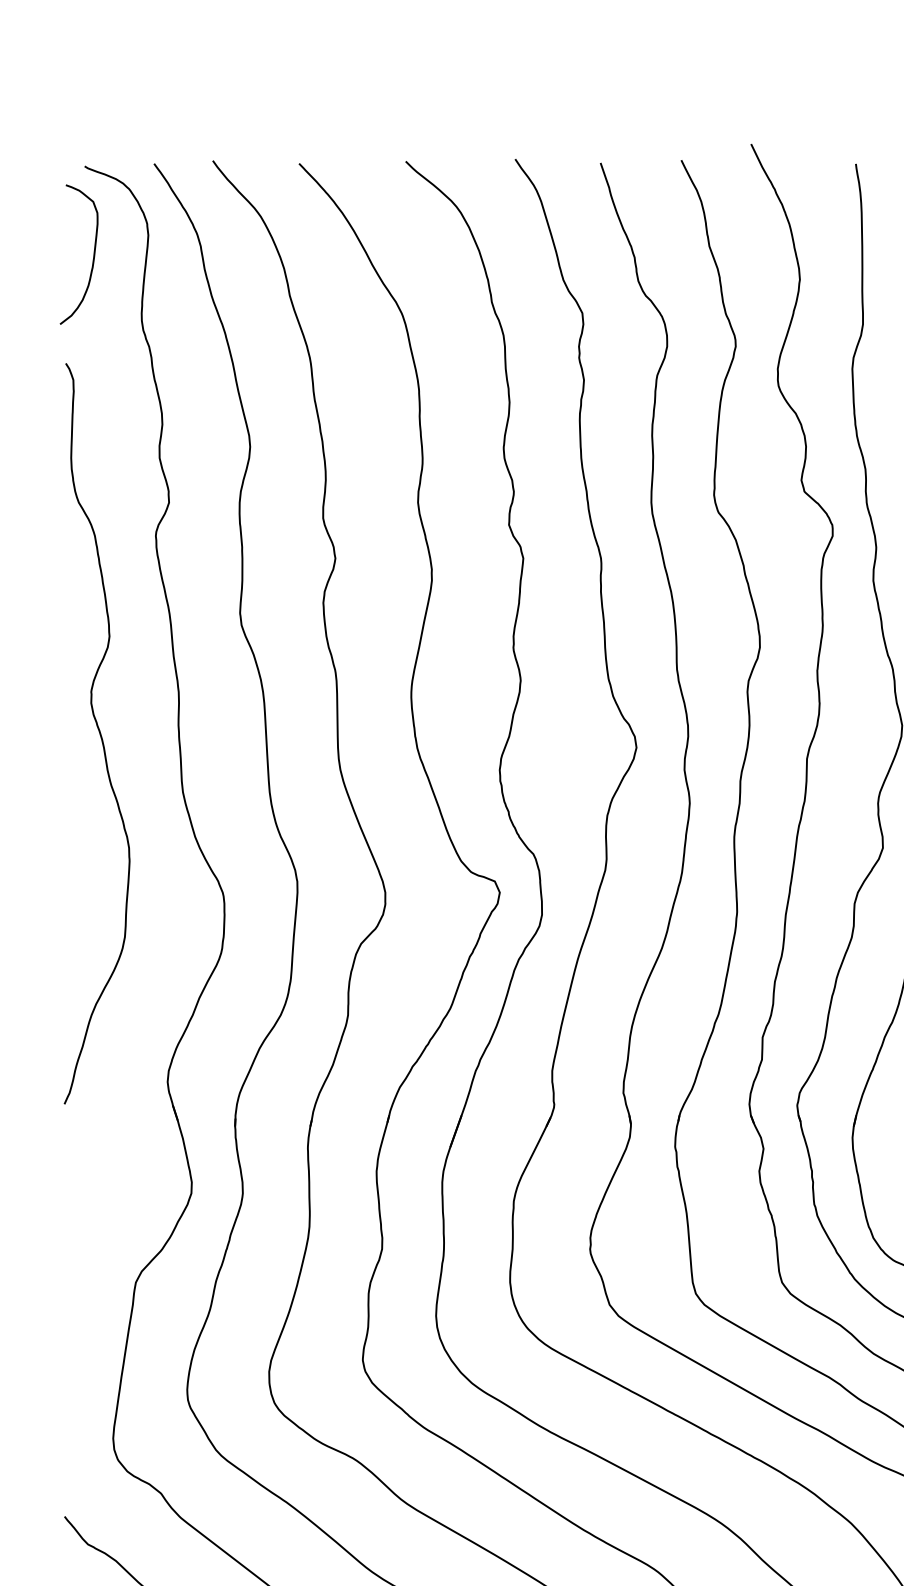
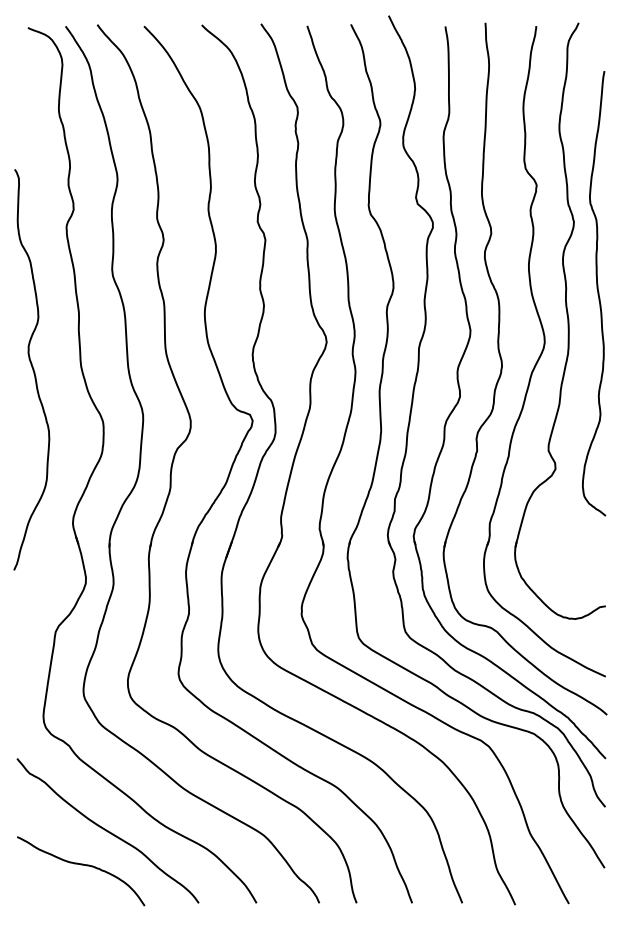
curve: (92, 254) -> (32, 75), removed
curve: (98, 733) -> (32, 369), moved

